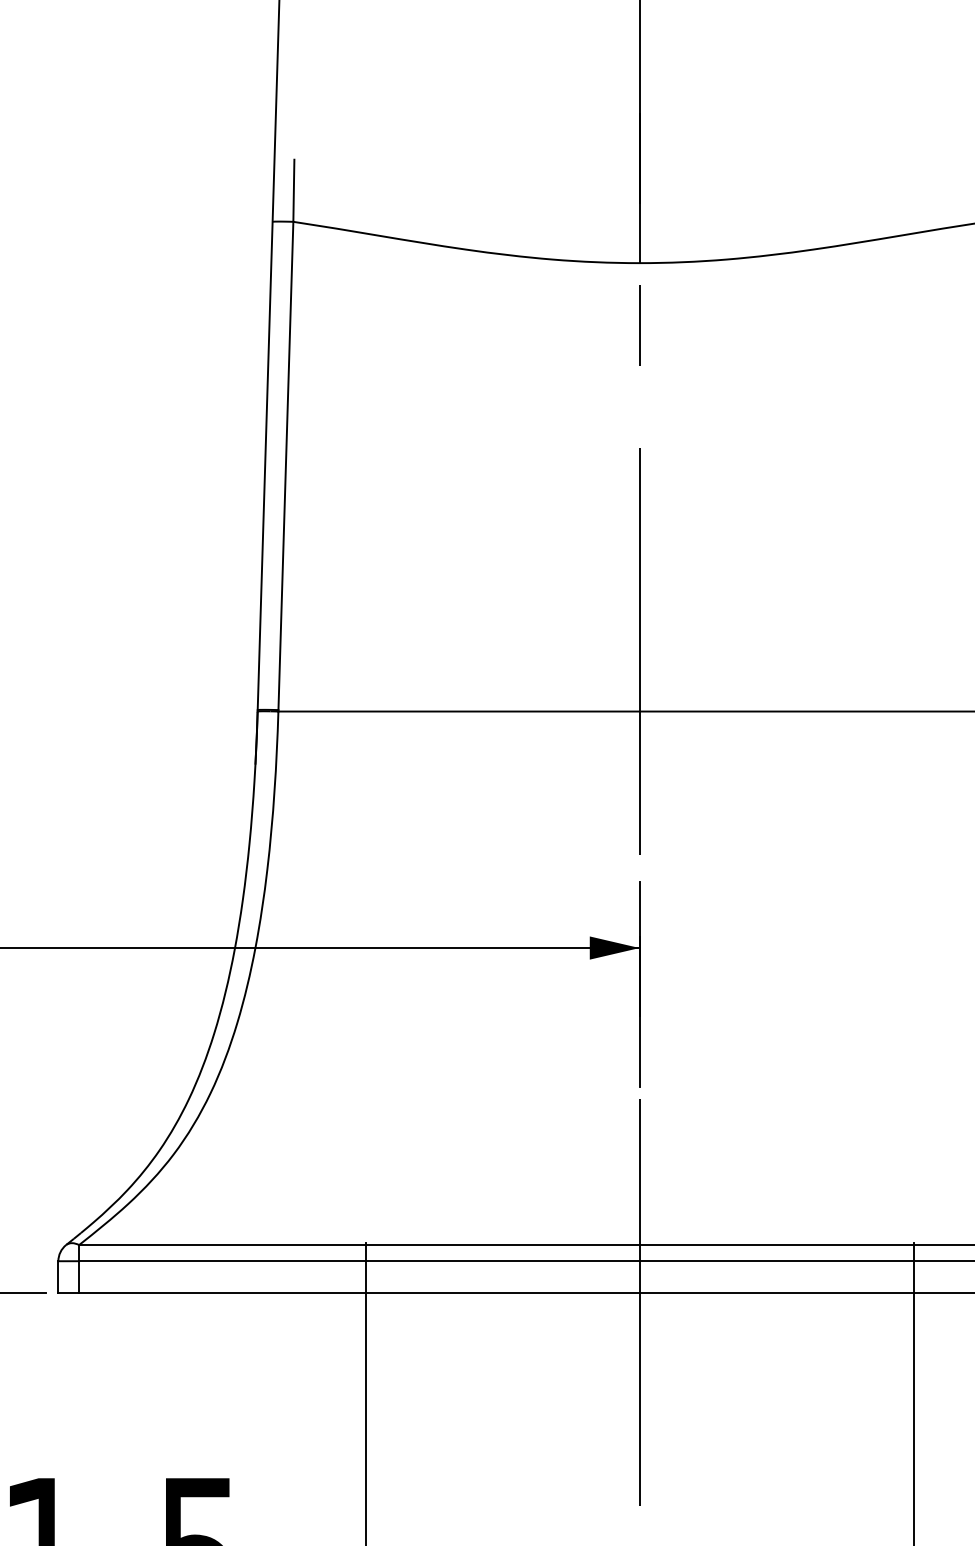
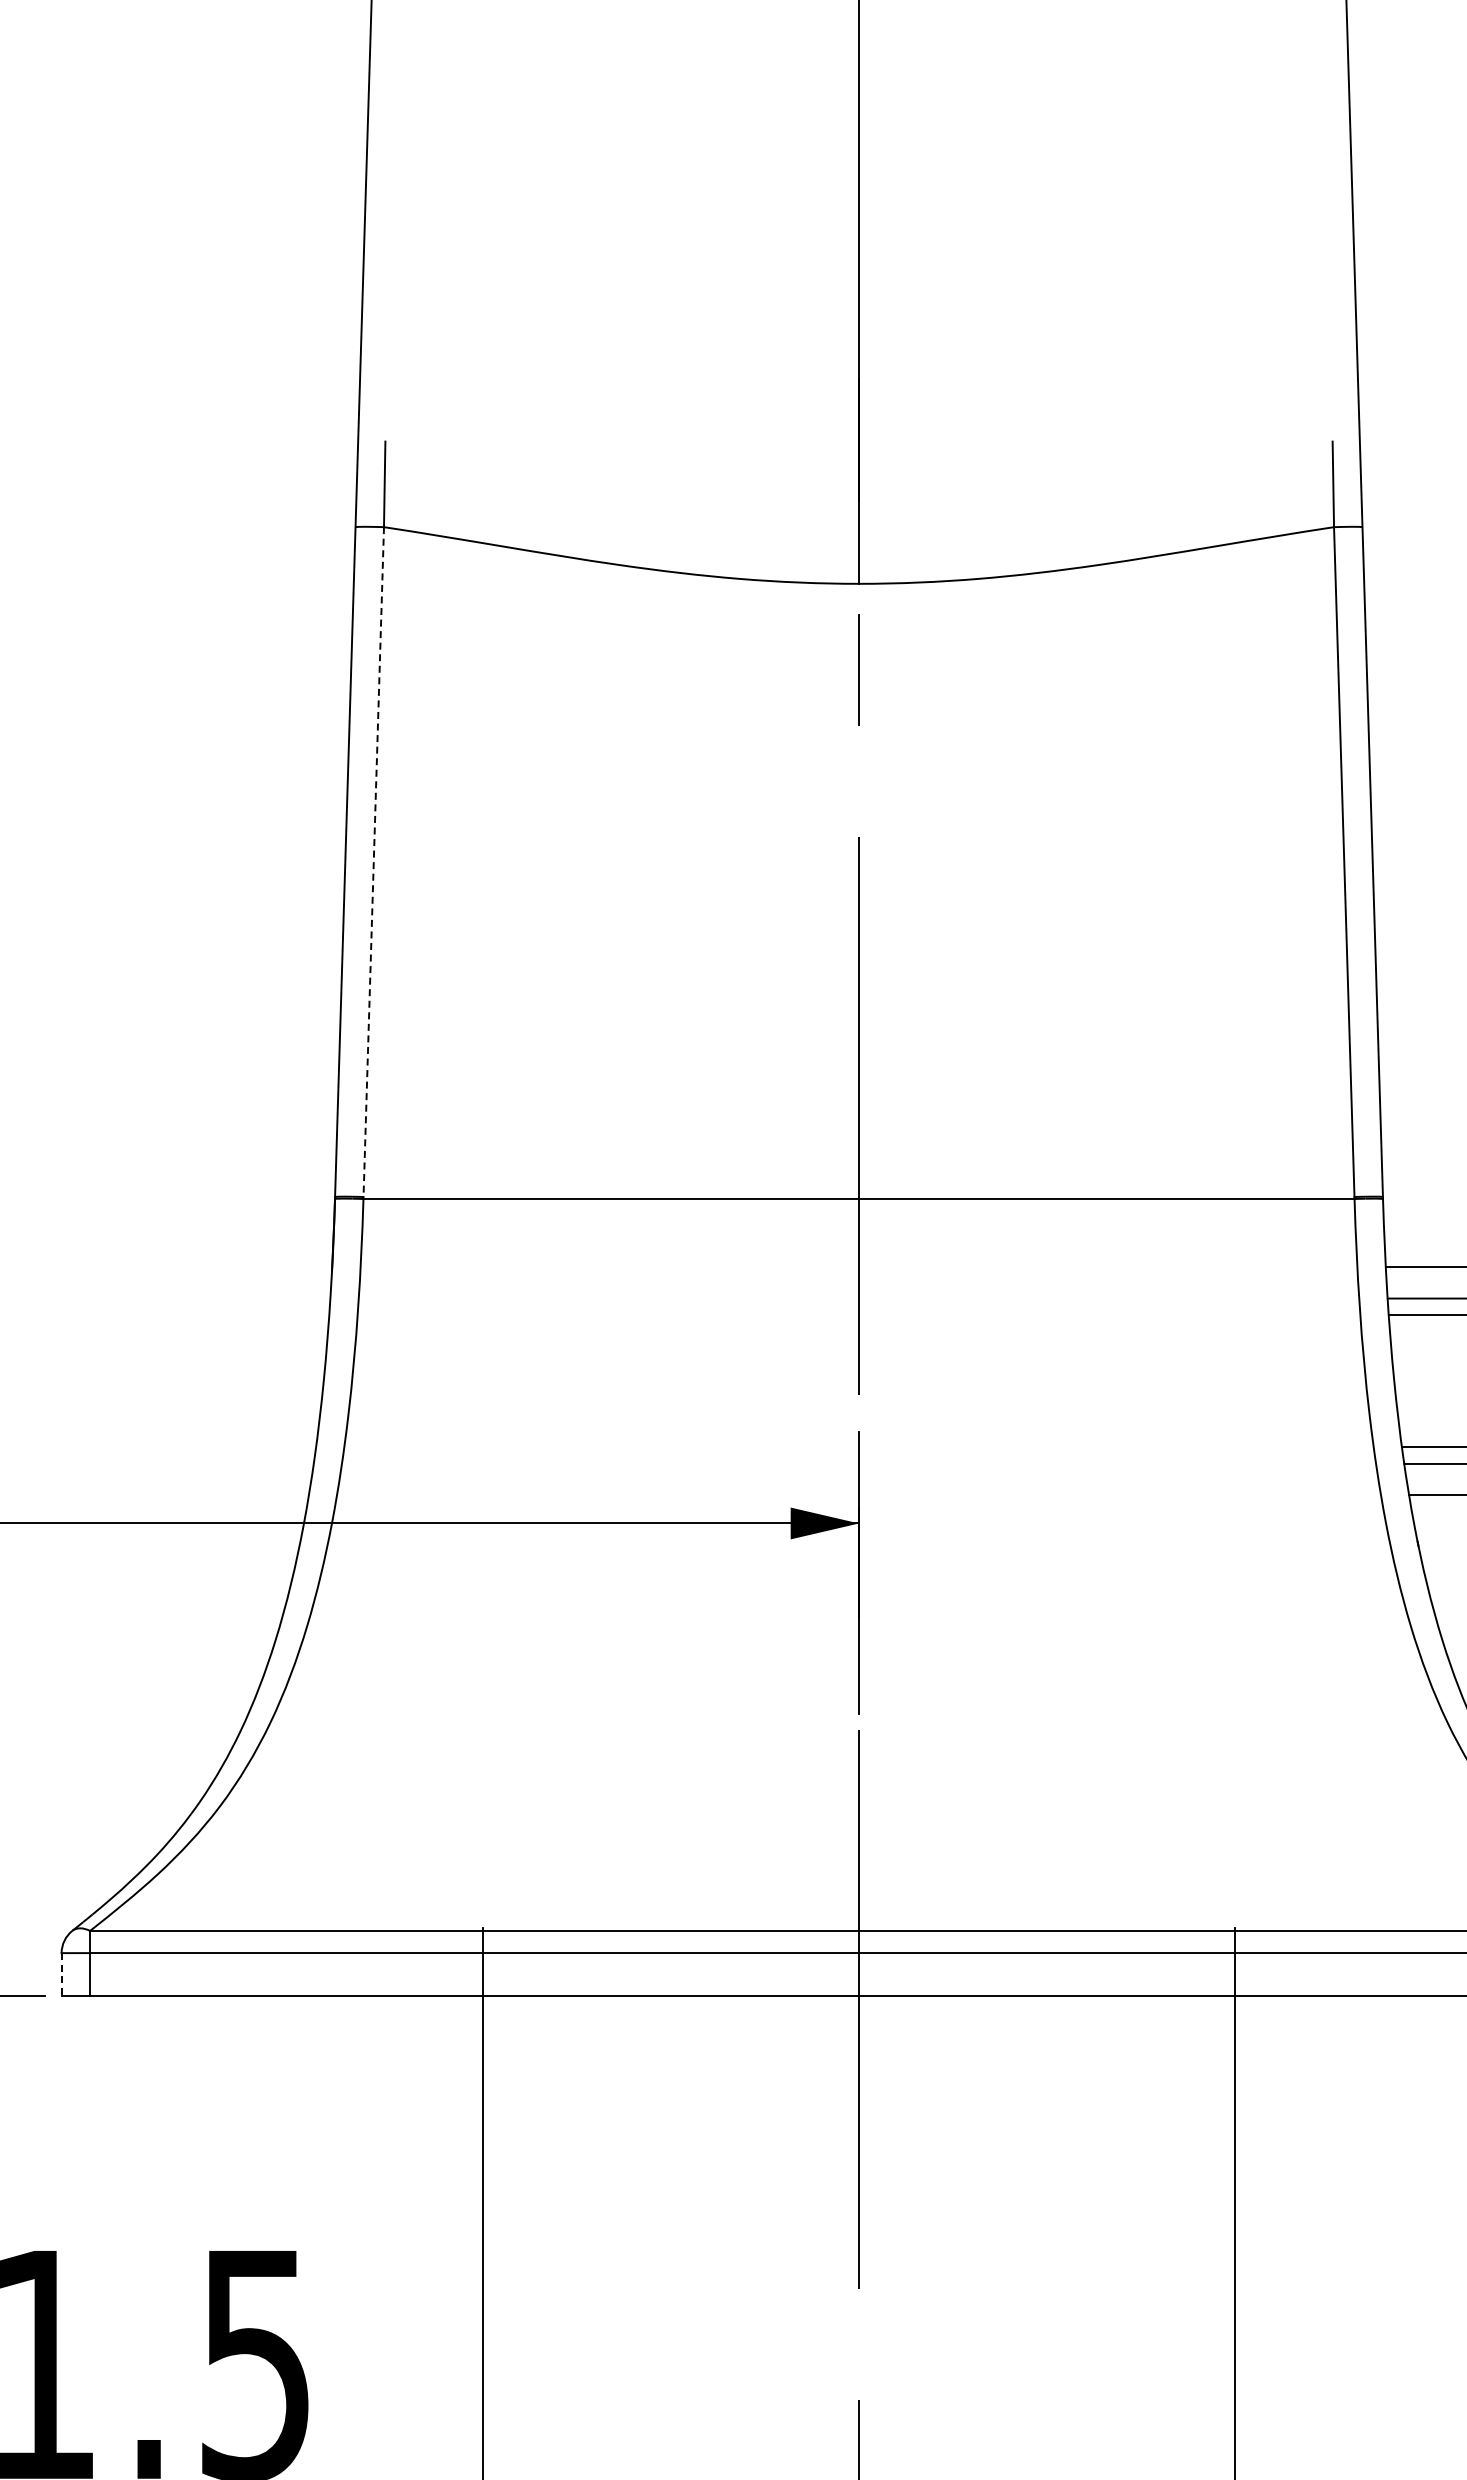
line: (285, 466) -> (373, 862), solid -> dashed
line: (58, 1276) -> (61, 1974), solid -> dashed

